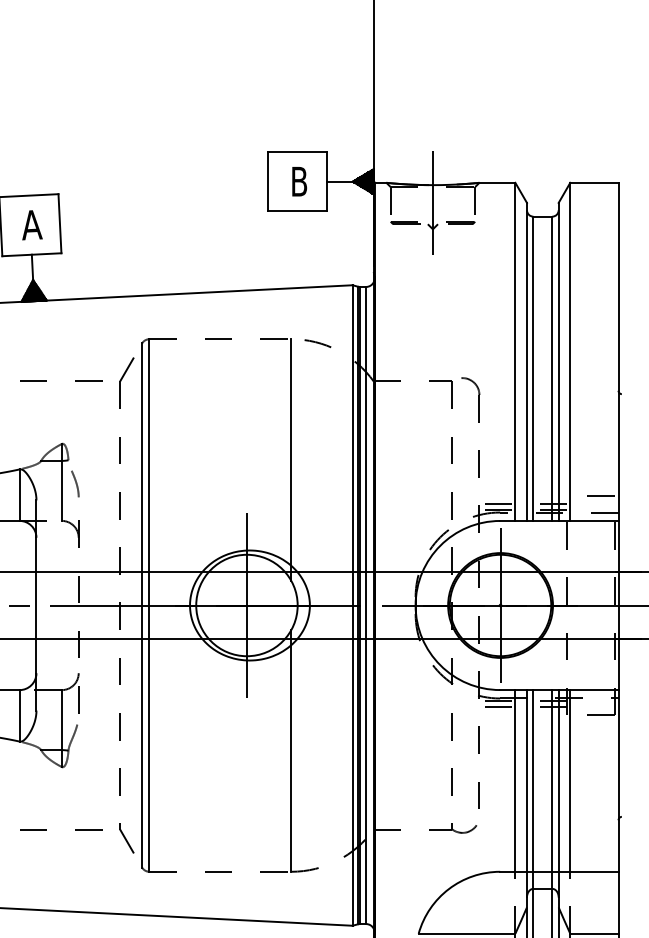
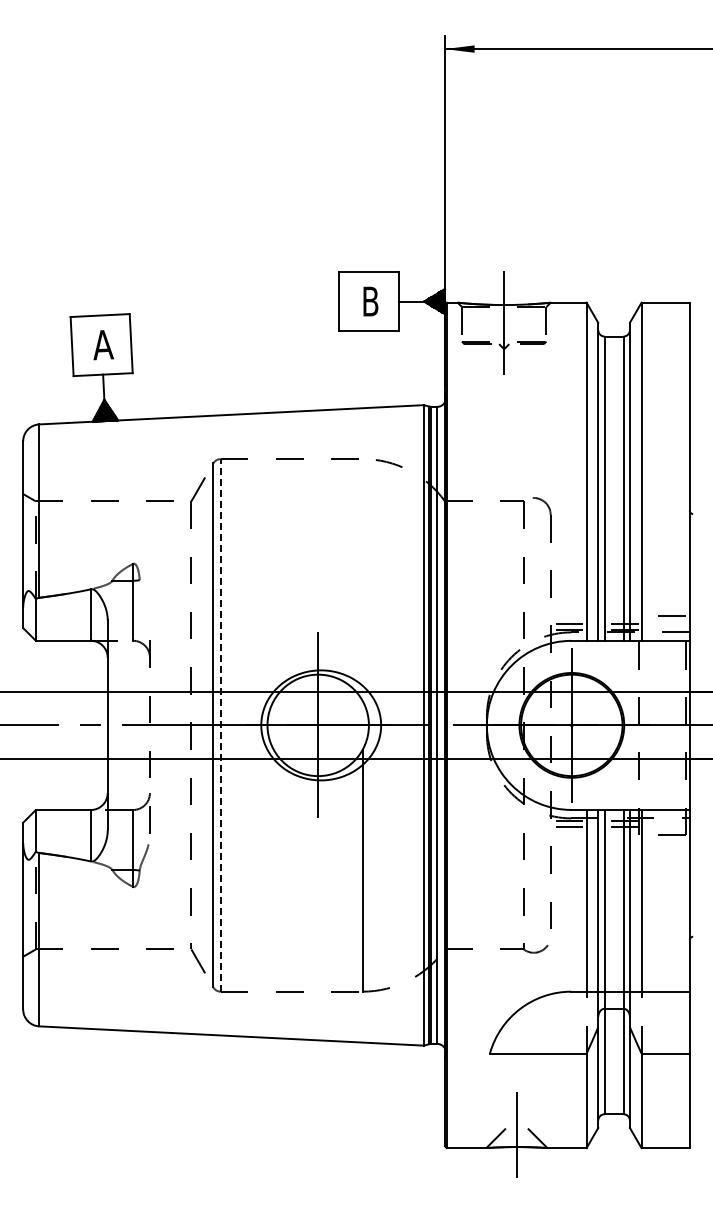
line: (291, 459) -> (362, 579), removed
curve: (75, 483) -> (146, 603), removed
line: (149, 604) -> (220, 724), solid -> dashed

